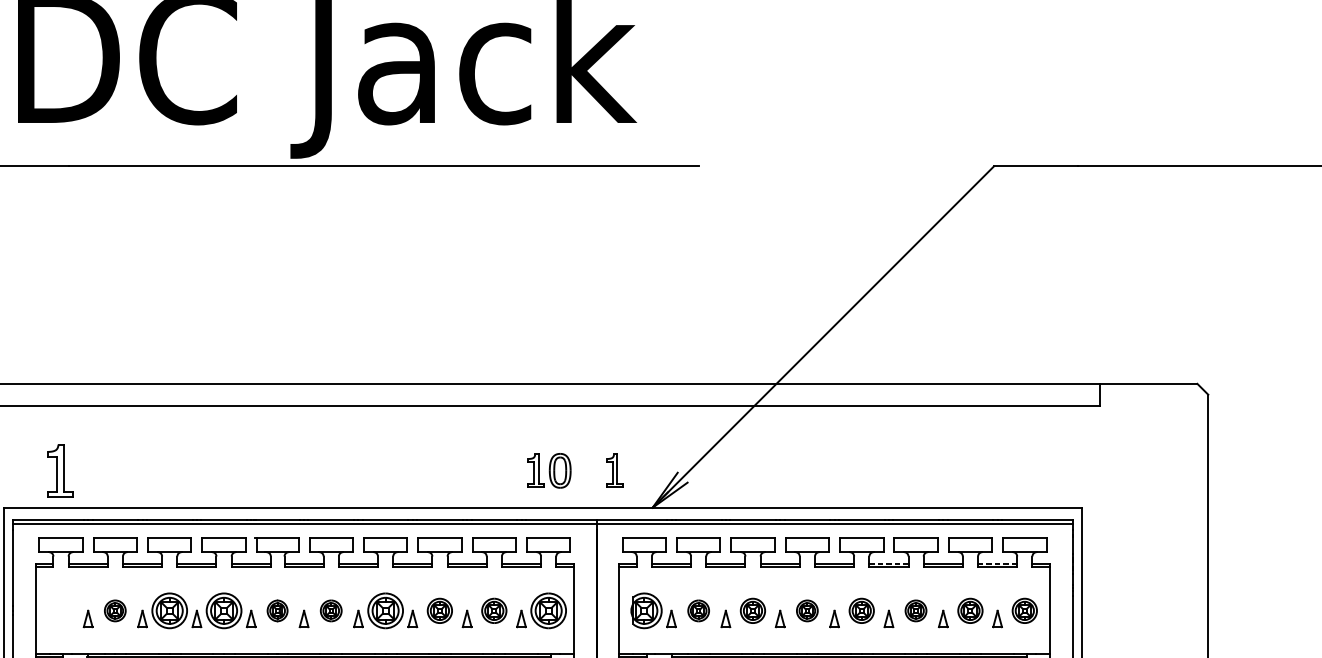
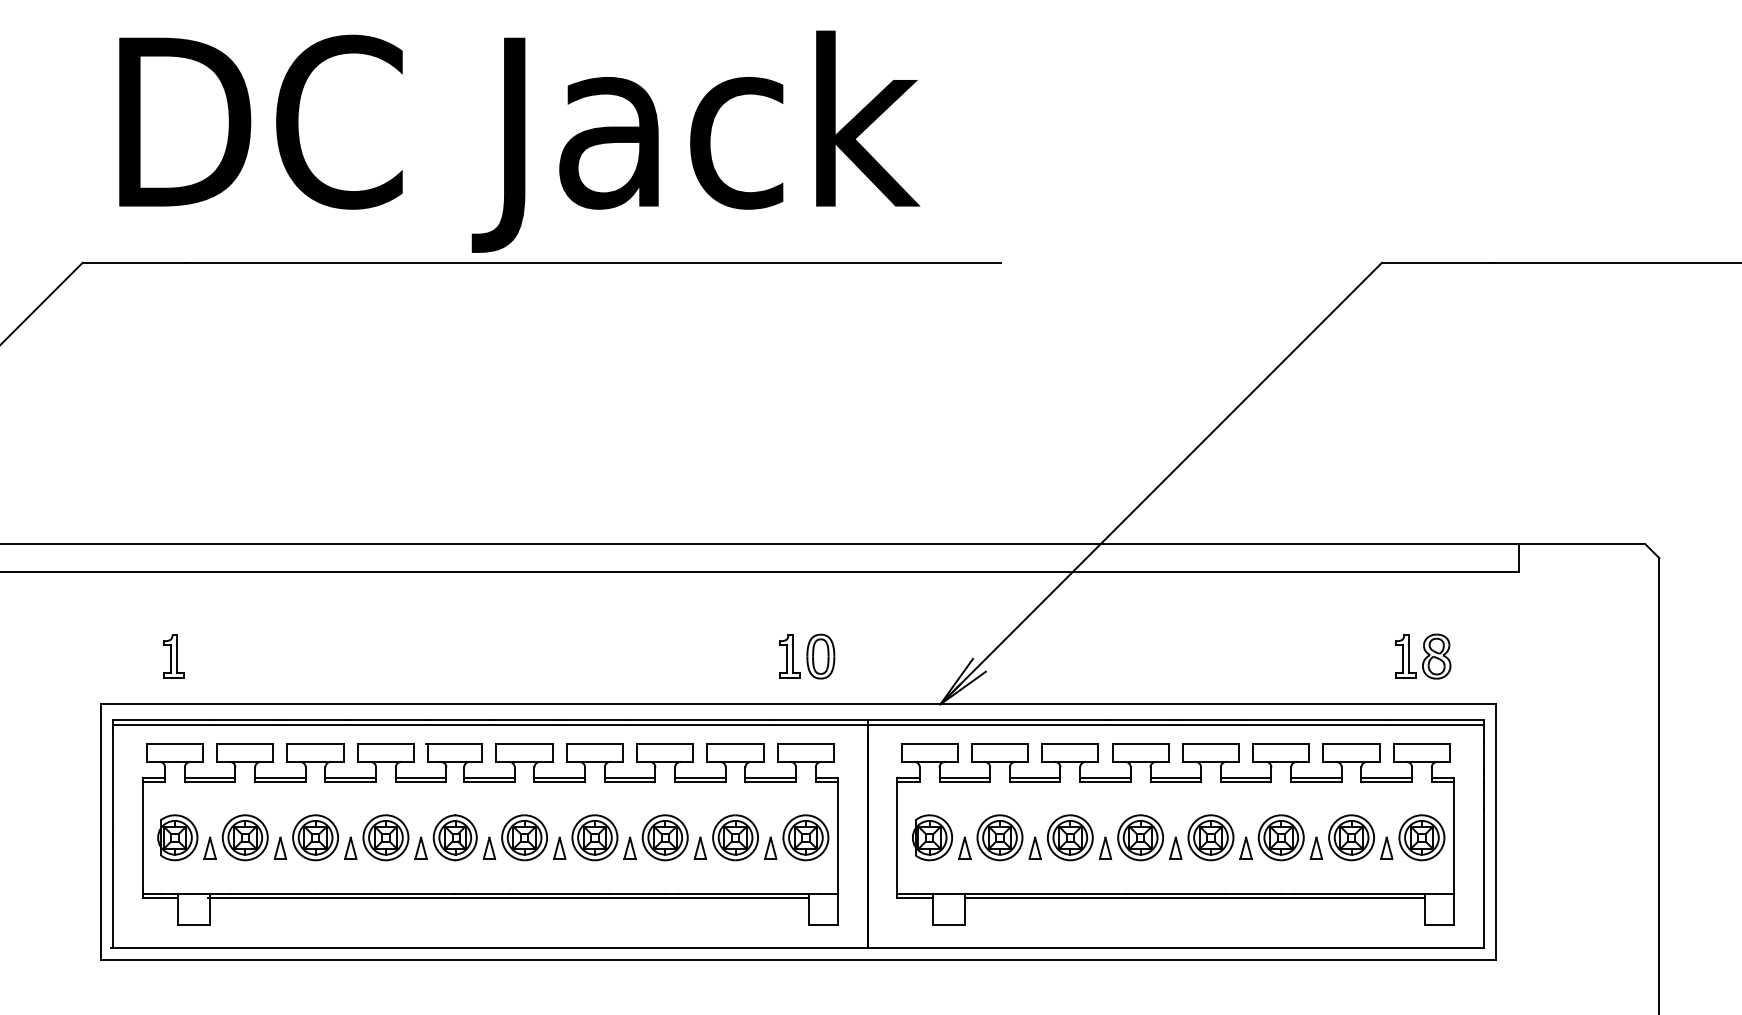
part: (59, 470) -> (173, 656), size x0.62
part: (614, 470) -> (891, 656), removed
part: (1026, 470) -> (1423, 656), added
line: (888, 564) -> (1245, 777), dashed -> solid
line: (997, 564) -> (1386, 777), dashed -> solid
part: (62, 610) -> (177, 837), added
part: (114, 610) -> (244, 837), size x1.67
part: (277, 610) -> (454, 837), size x1.67
part: (331, 610) -> (524, 837), size x1.67
part: (439, 610) -> (664, 837), size x1.43
part: (494, 610) -> (735, 837), size x1.43
part: (698, 610) -> (999, 837), size x1.67
part: (752, 610) -> (1069, 837), size x1.43
part: (807, 610) -> (1140, 837), size x1.67
part: (861, 610) -> (1210, 837), size x1.43
part: (915, 610) -> (1280, 837), size x1.67
part: (970, 610) -> (1351, 837), size x1.43
part: (1024, 610) -> (1421, 837), size x1.43

